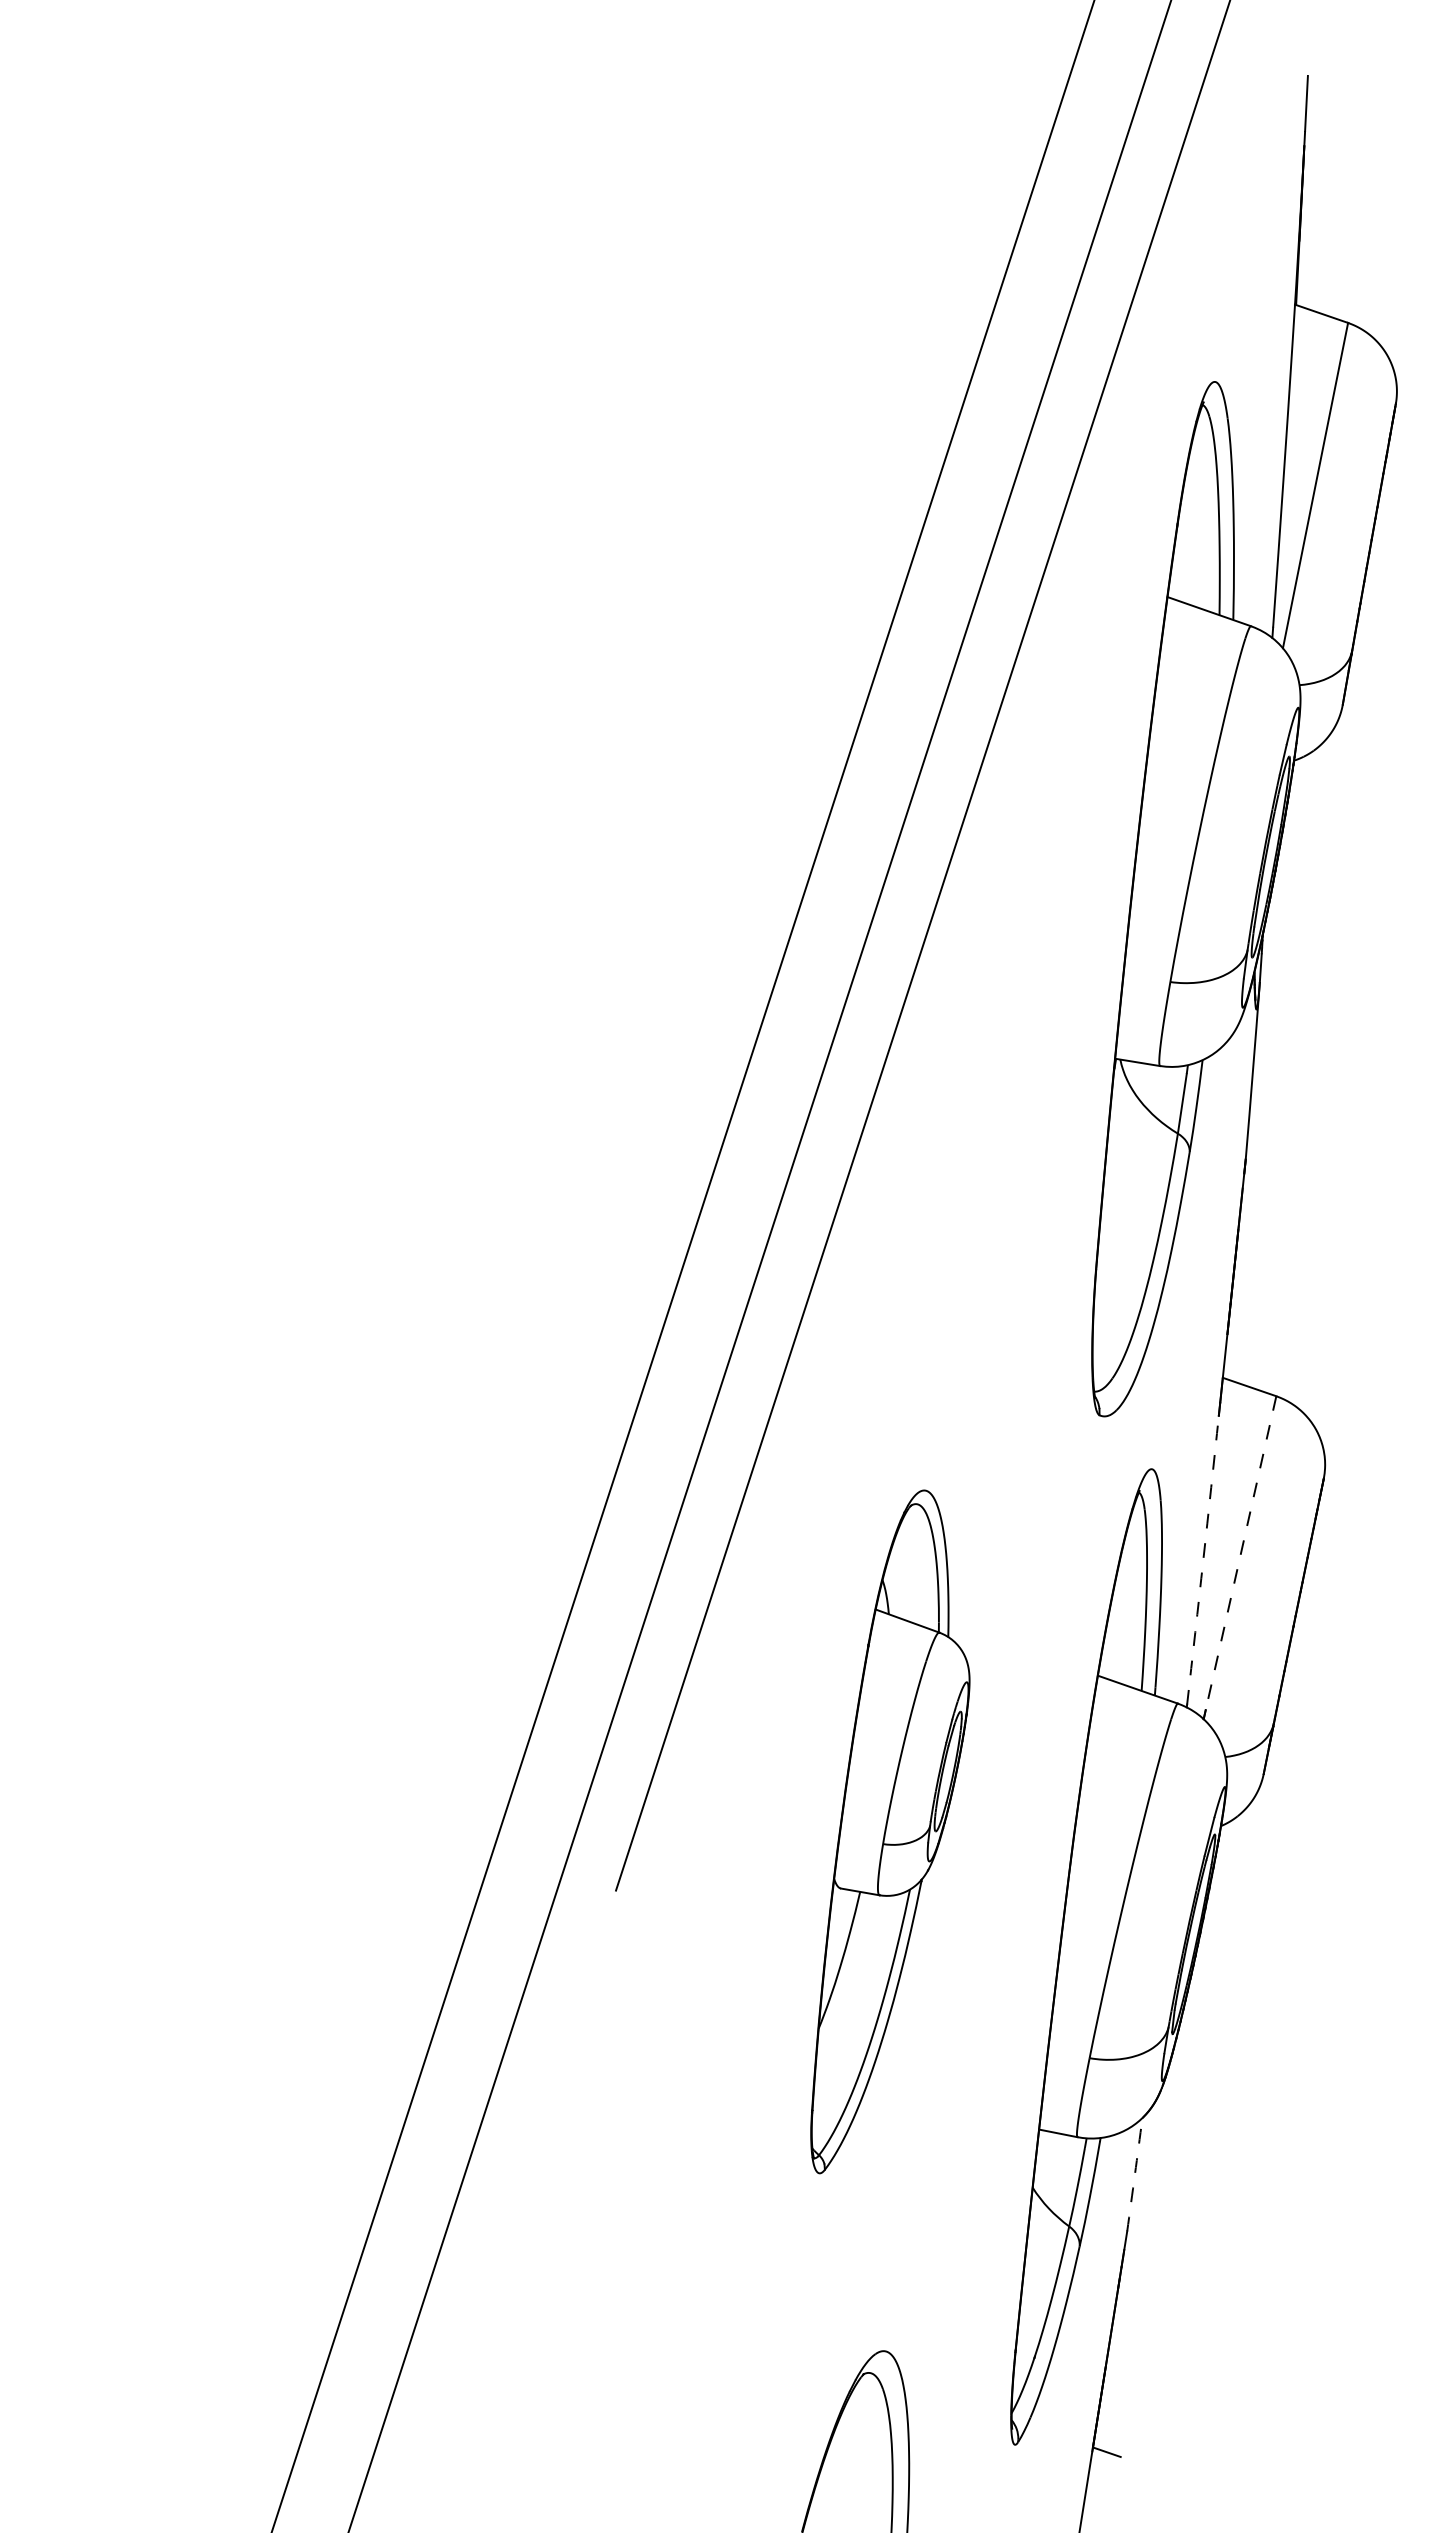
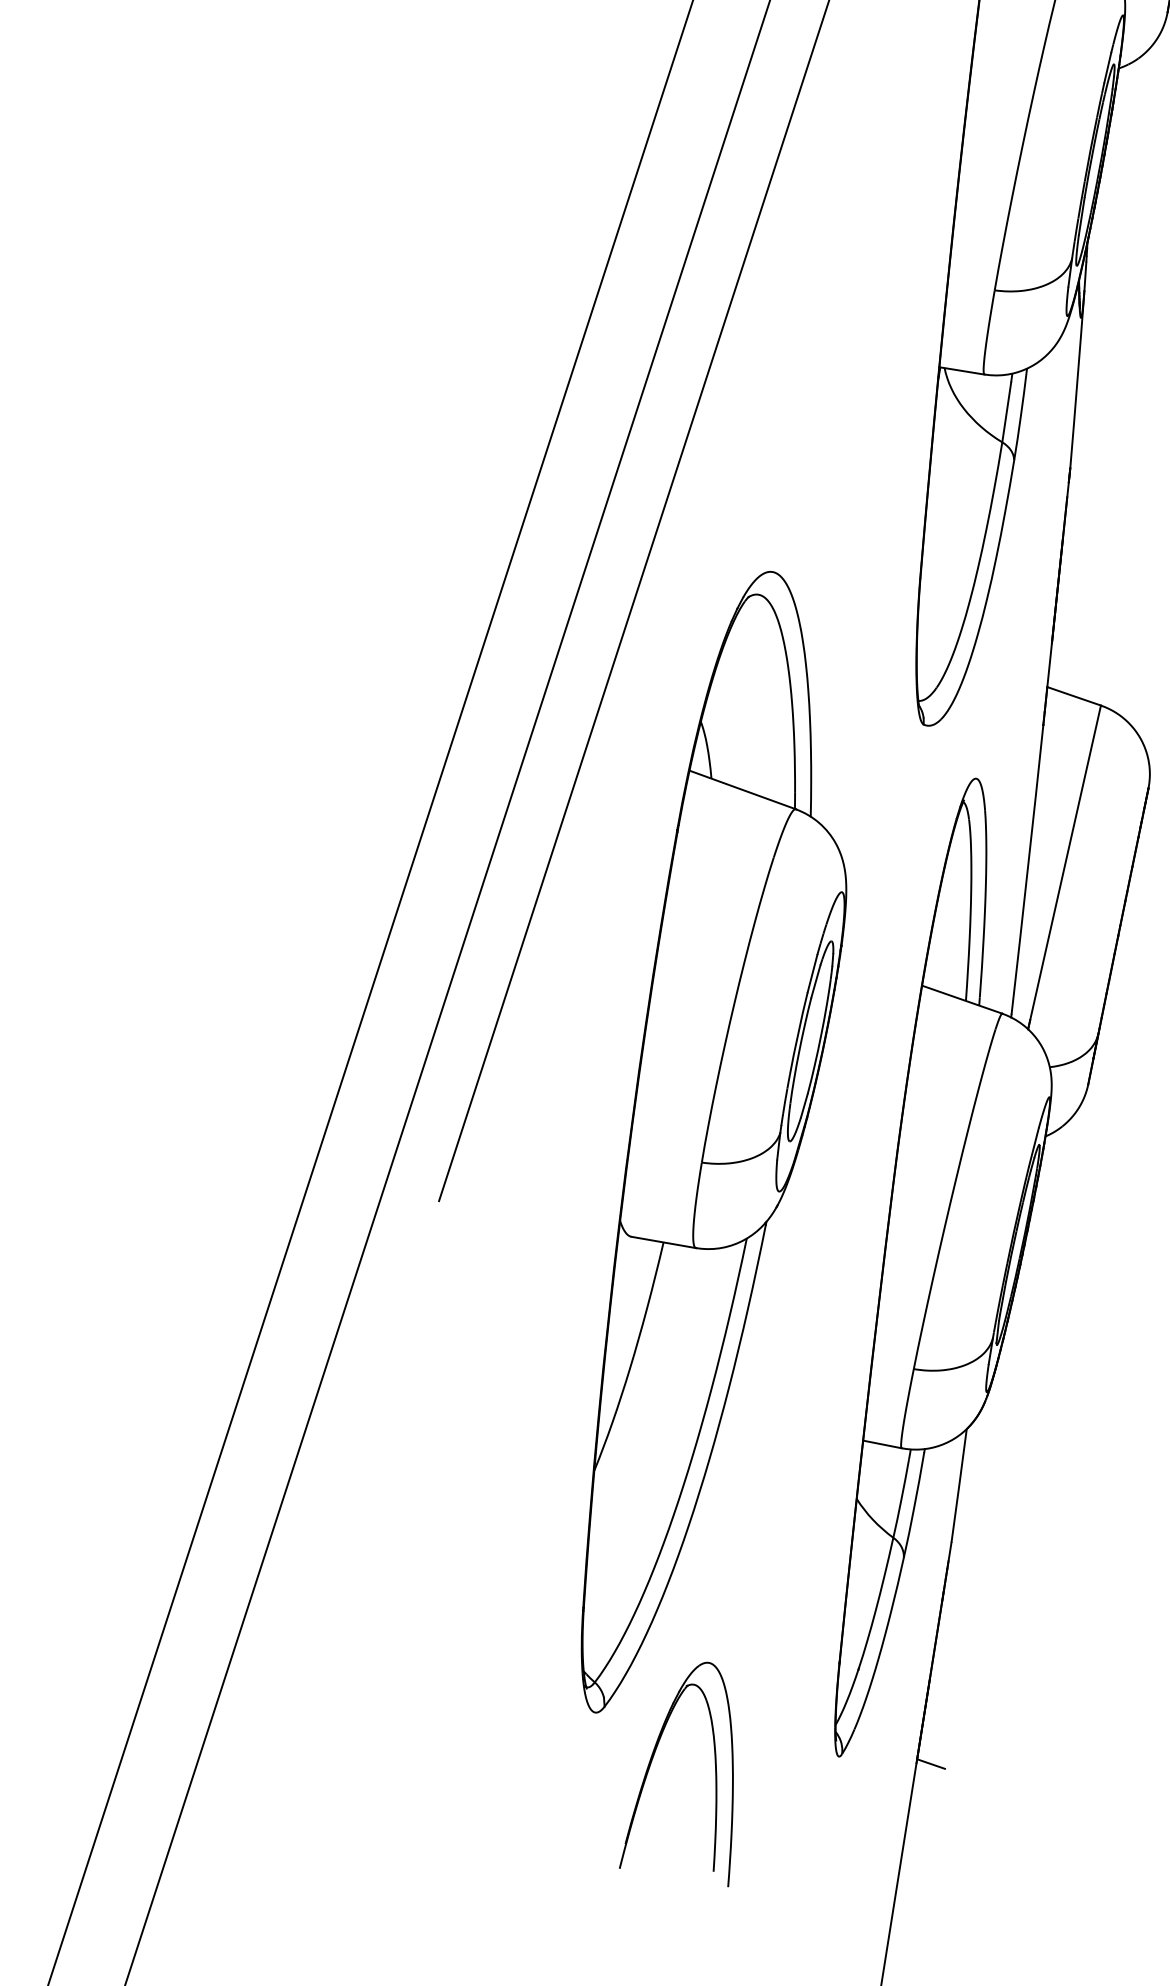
line: (1241, 1553) -> (1066, 863), dashed -> solid
arc: (1203, 1560) -> (1027, 870), dashed -> solid
part: (890, 1831) -> (714, 1141), size x1.67
arc: (1134, 2174) -> (958, 1485), dashed -> solid

